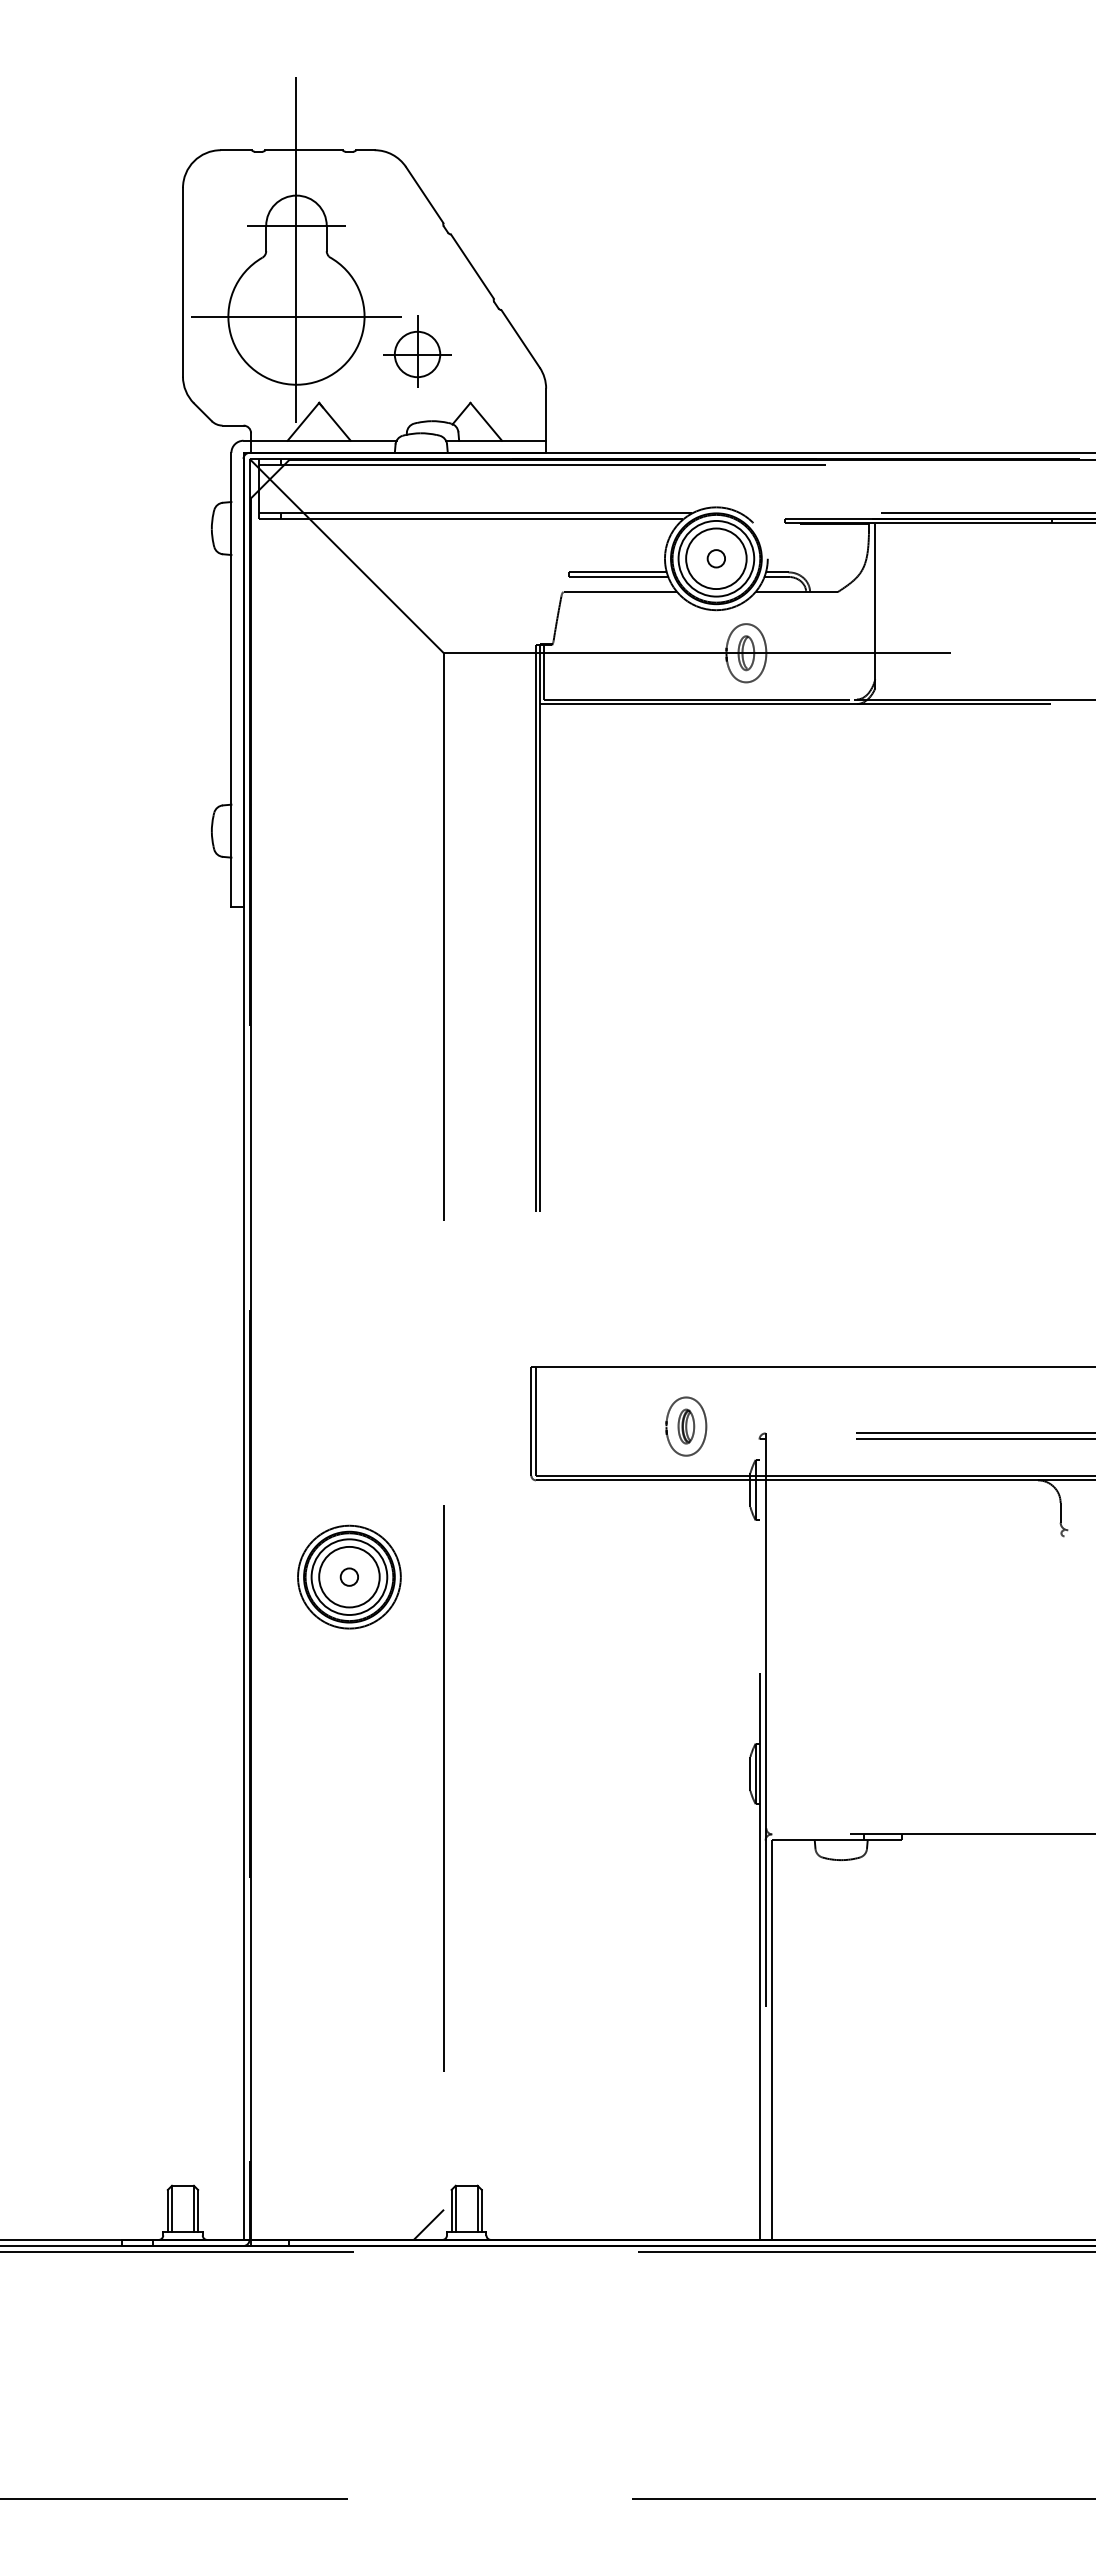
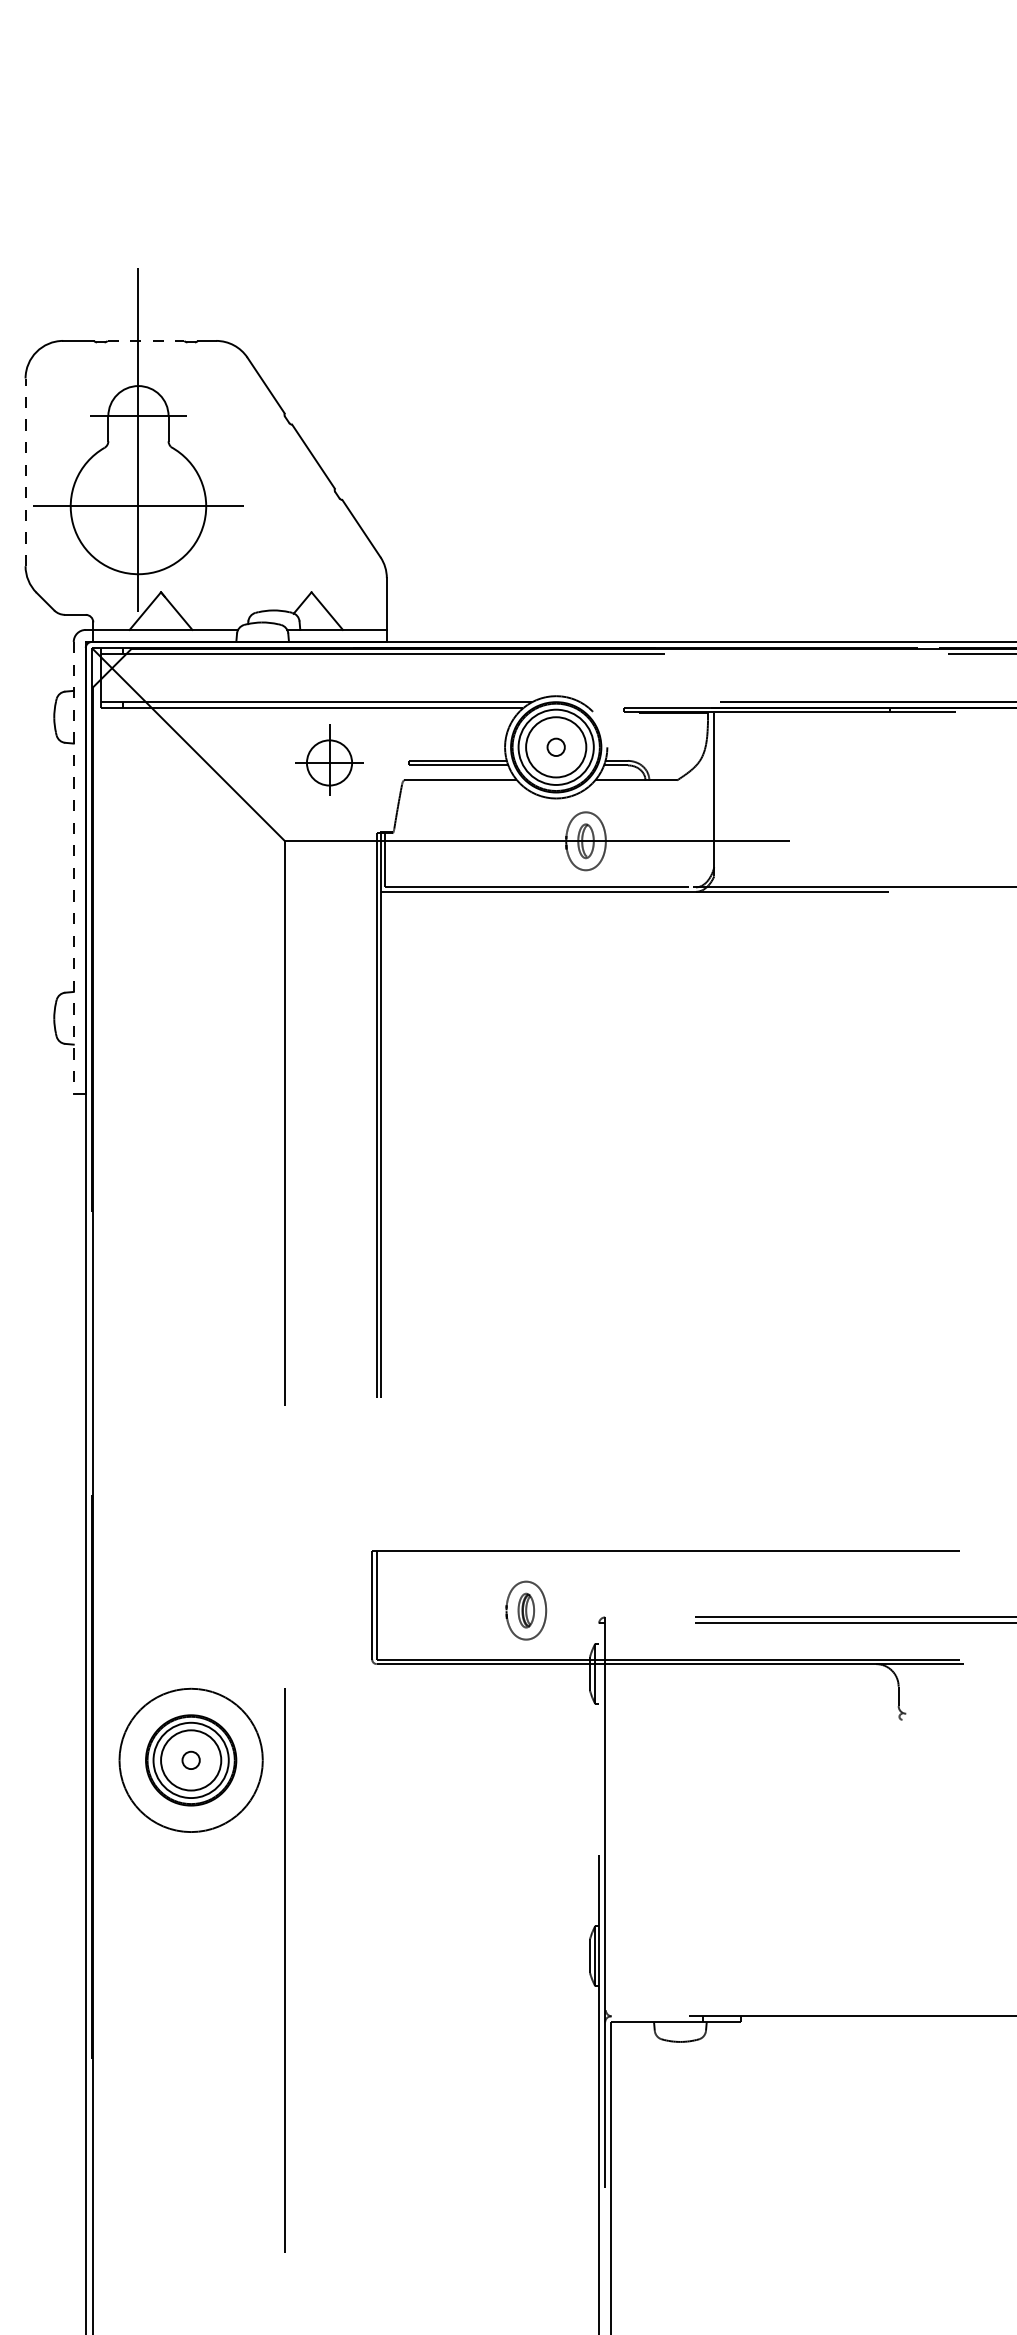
line: (304, 150) -> (146, 341), solid -> dashed
line: (182, 281) -> (25, 471), solid -> dashed
part: (417, 351) -> (329, 759), moved
line: (231, 679) -> (73, 867), solid -> dashed
circle: (349, 1576) -> (191, 1759), size x1.4

